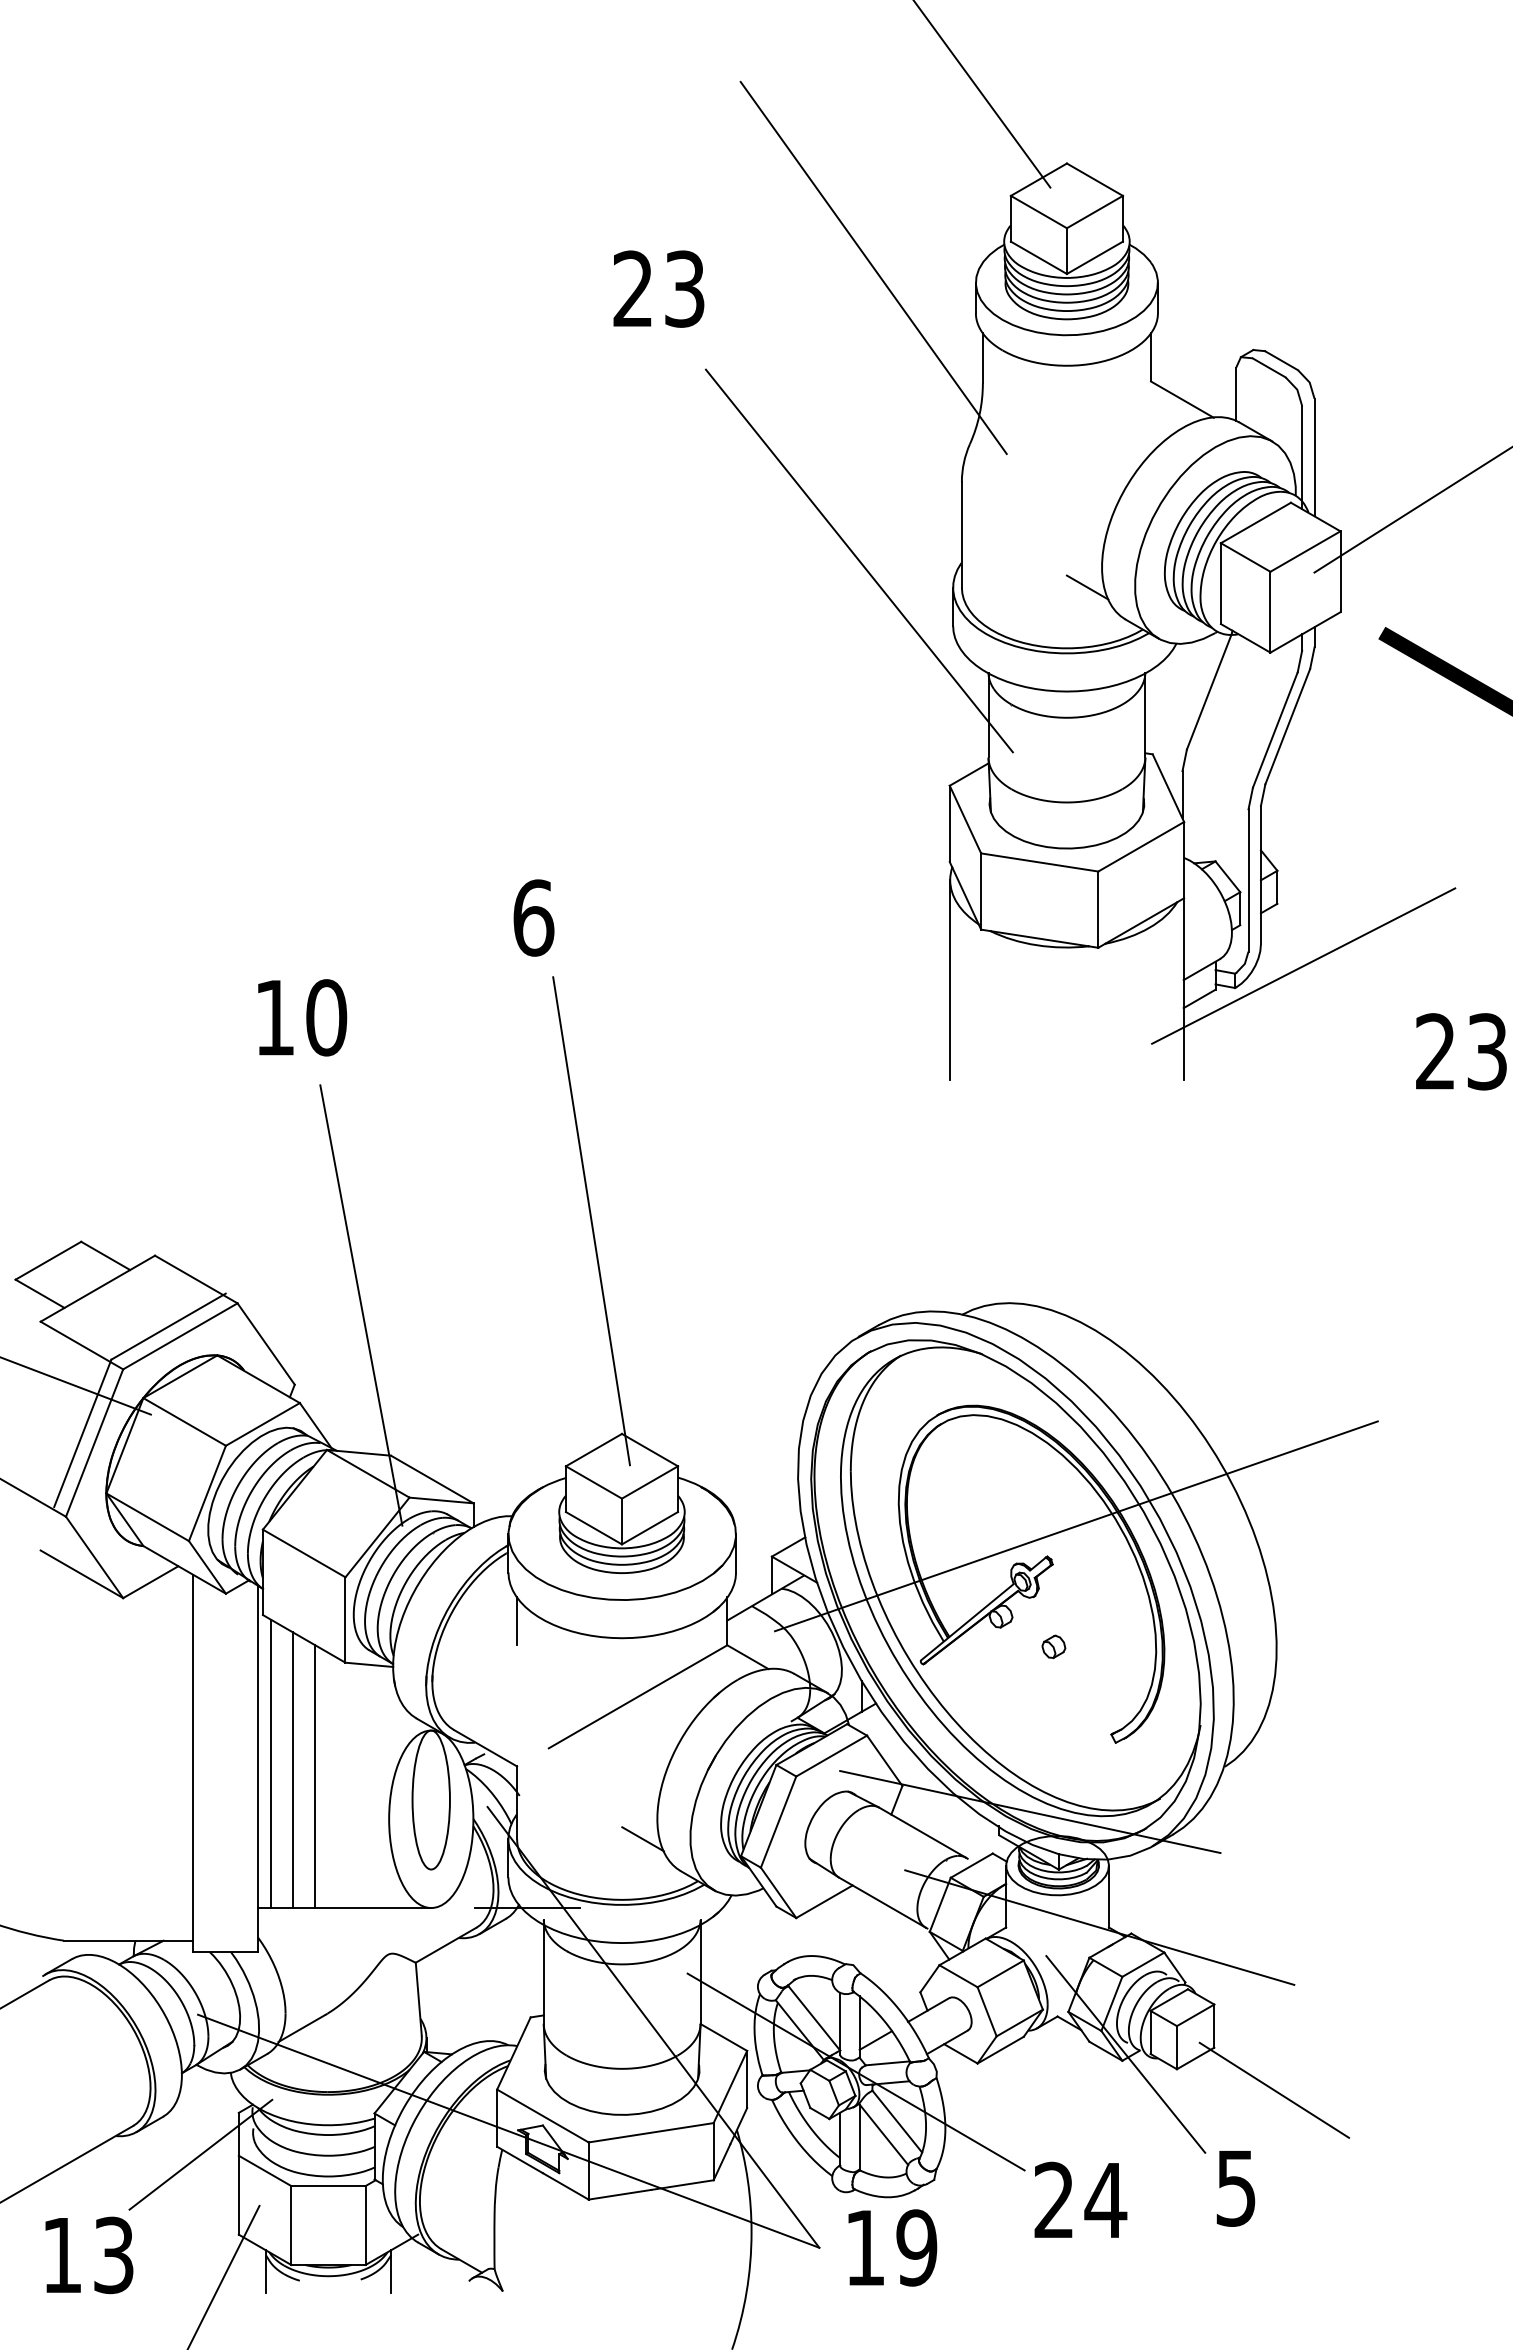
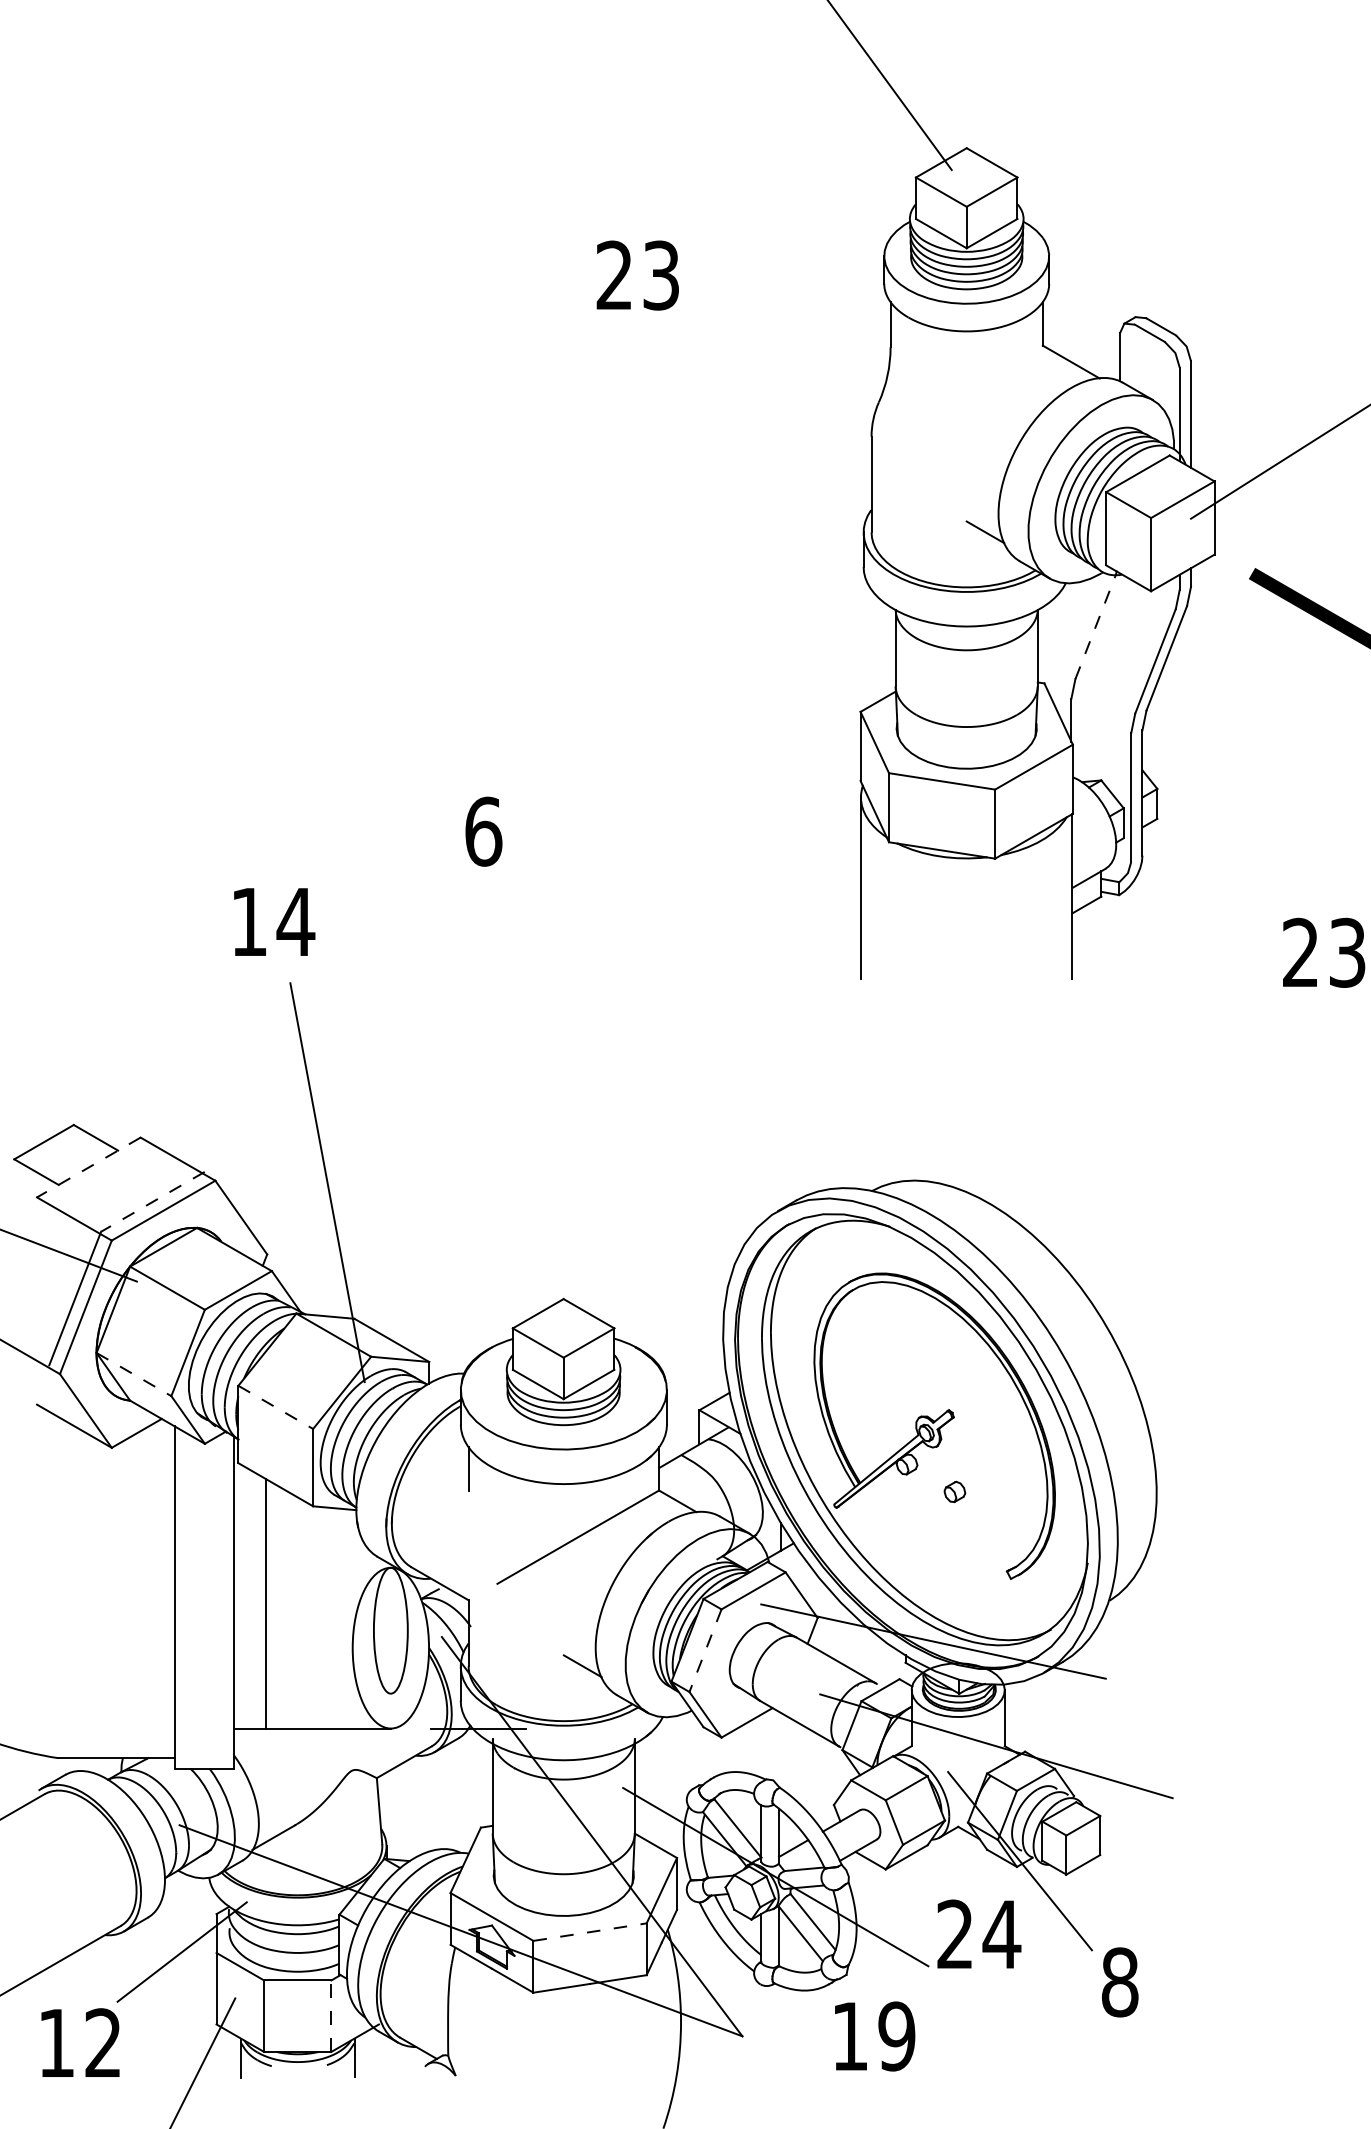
line: (873, 267) -> (791, 242), removed
text: (658, 288) -> (637, 275), moved
line: (858, 560) -> (777, 507), removed
line: (1209, 691) -> (1095, 626), solid -> dashed
line: (1303, 965) -> (1181, 874), removed
text: (326, 1017) -> (295, 921), 10 -> 14
line: (591, 1221) -> (536, 1106), removed
line: (97, 1288) -> (88, 1167), solid -> dashed
line: (168, 1326) -> (152, 1201), solid -> dashed
line: (147, 1517) -> (133, 1374), solid -> dashed
line: (1075, 1526) -> (974, 1382), removed
line: (304, 1553) -> (276, 1407), solid -> dashed
line: (270, 1763) -> (245, 1597), removed
line: (315, 1776) -> (285, 1609), removed
line: (778, 1822) -> (705, 1651), solid -> dashed
line: (1274, 2089) -> (1154, 1892), removed
line: (651, 2132) -> (590, 1931), solid -> dashed
text: (1236, 2187) -> (1120, 1981), 5 -> 8
text: (1080, 2199) -> (979, 1933), moved
line: (365, 2225) -> (331, 2016), solid -> dashed
text: (892, 2247) -> (874, 2036), moved
text: (113, 2255) -> (103, 2043), 13 -> 12

